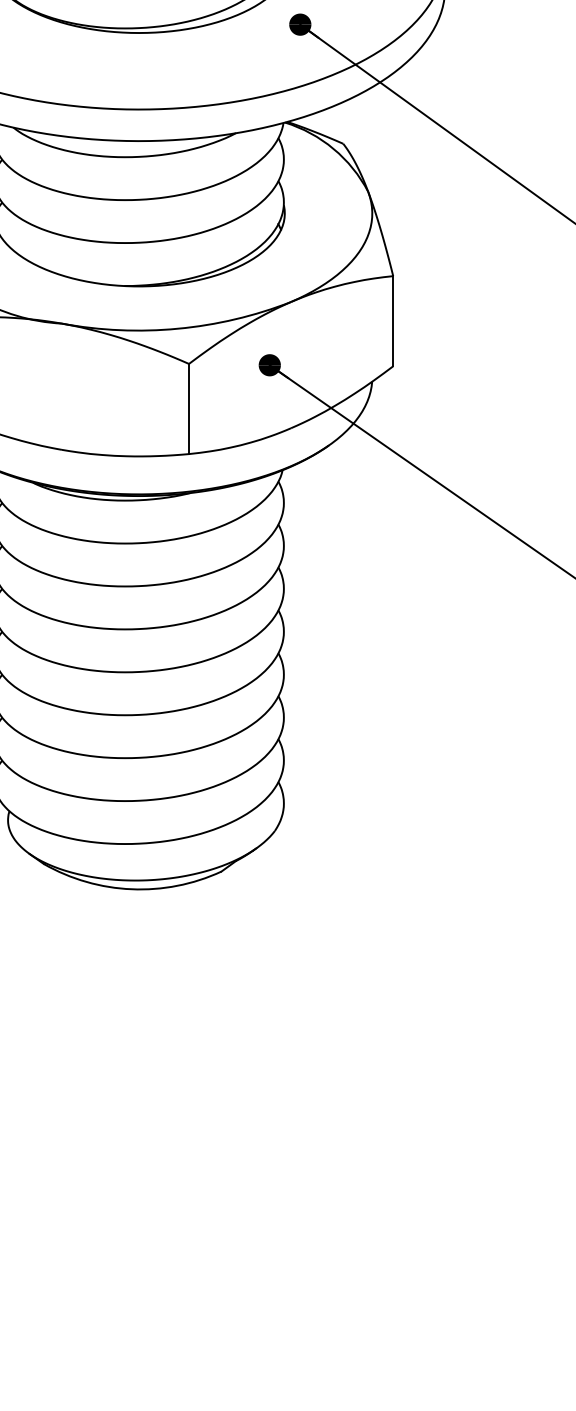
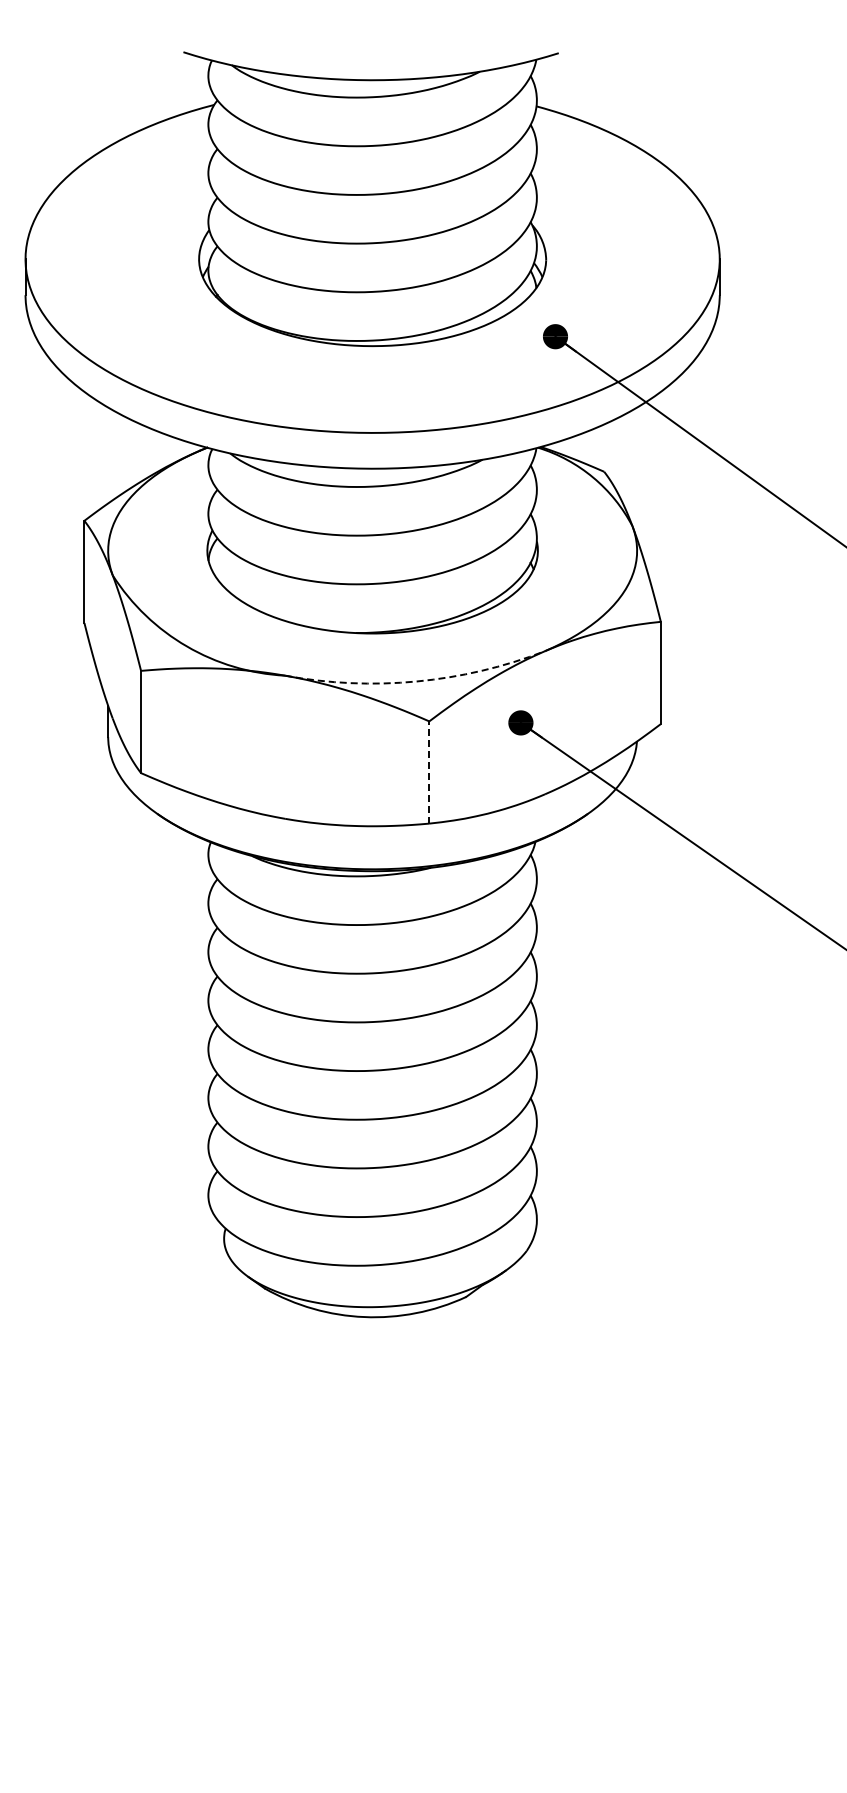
arc: (177, 328) -> (416, 681), solid -> dashed
line: (189, 409) -> (429, 772), solid -> dashed

